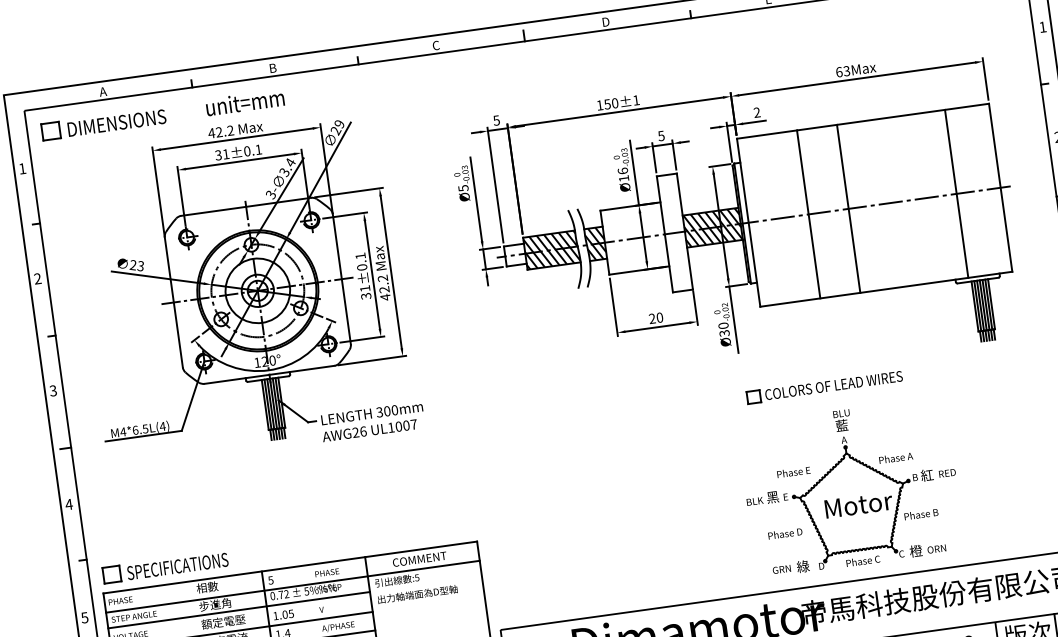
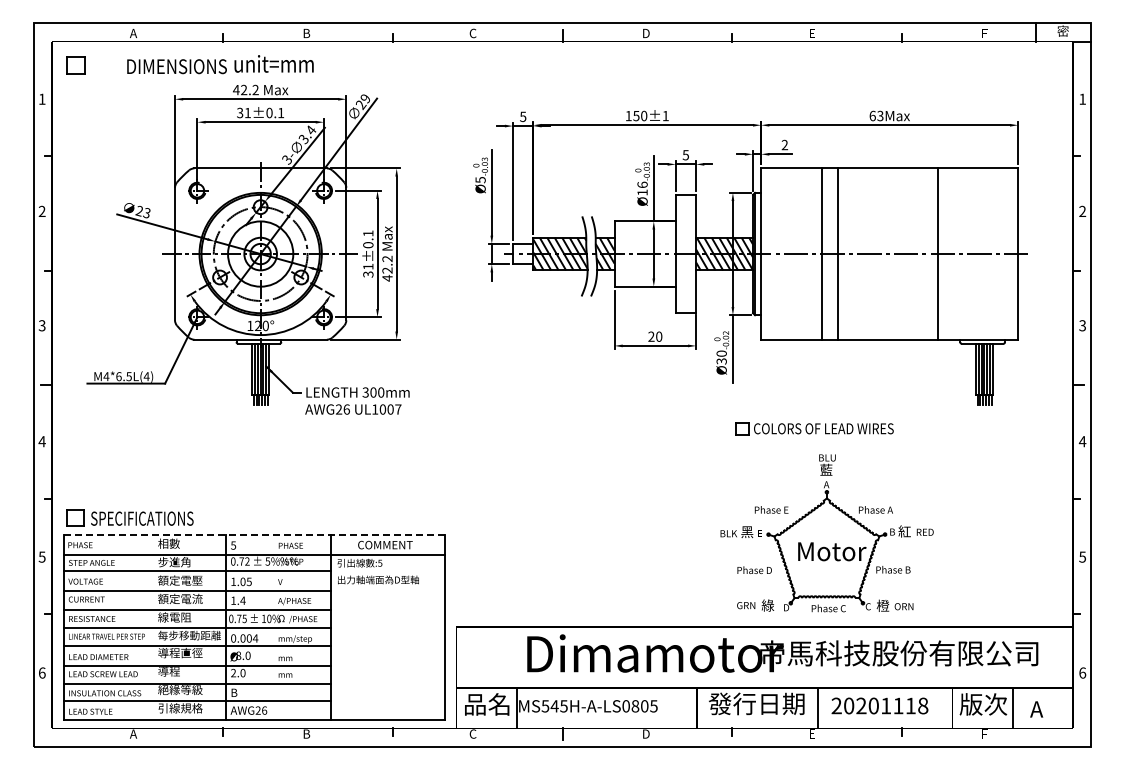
text: (116, 122) -> (176, 66), moved
line: (956, 193) -> (938, 253), moved
line: (848, 208) -> (838, 253), moved
line: (290, 567) -> (254, 535), solid -> dashed

